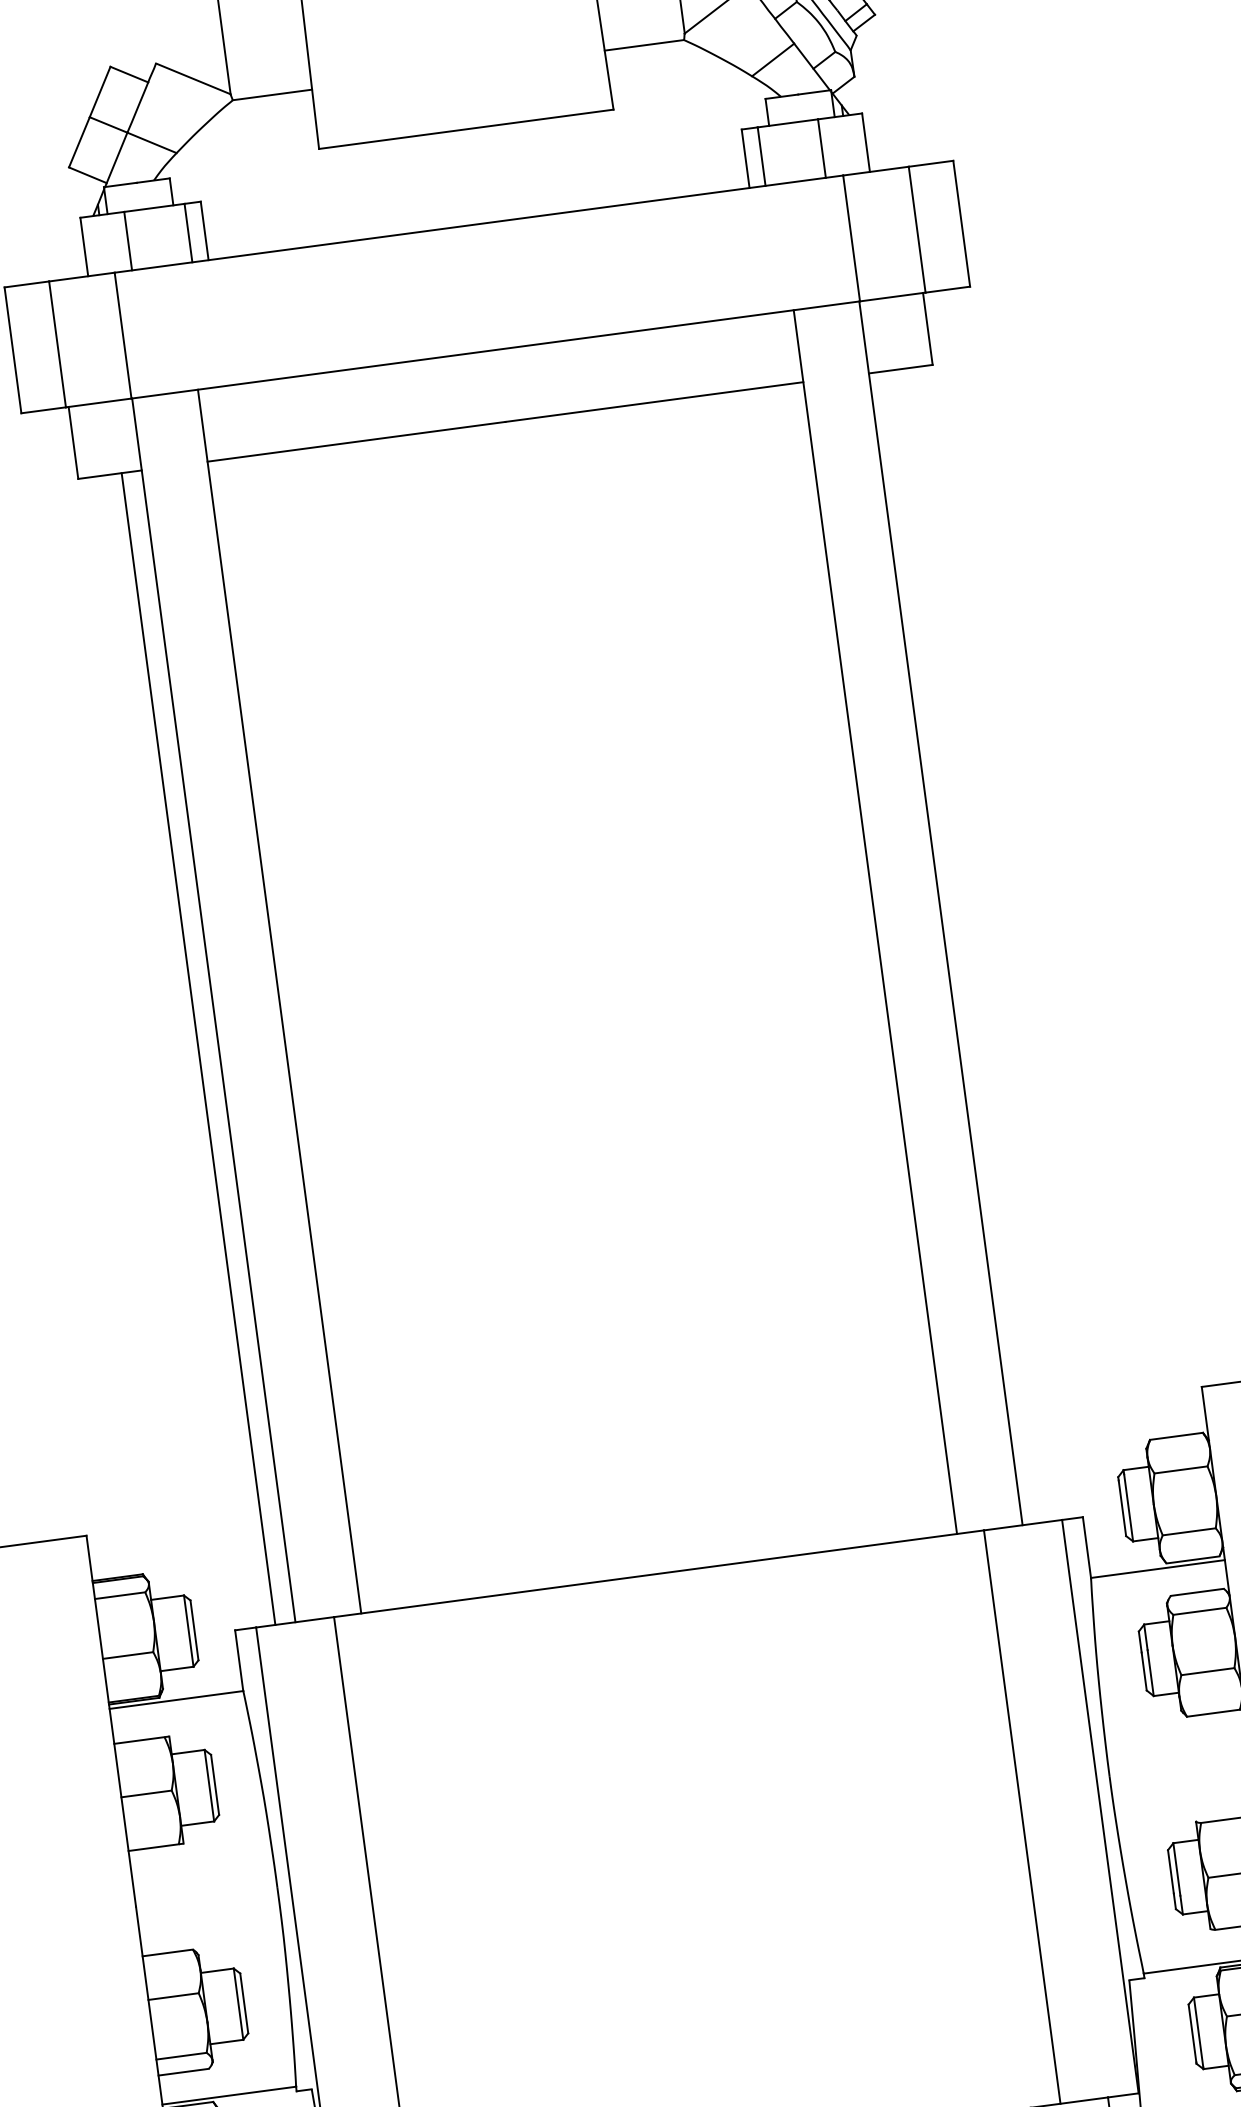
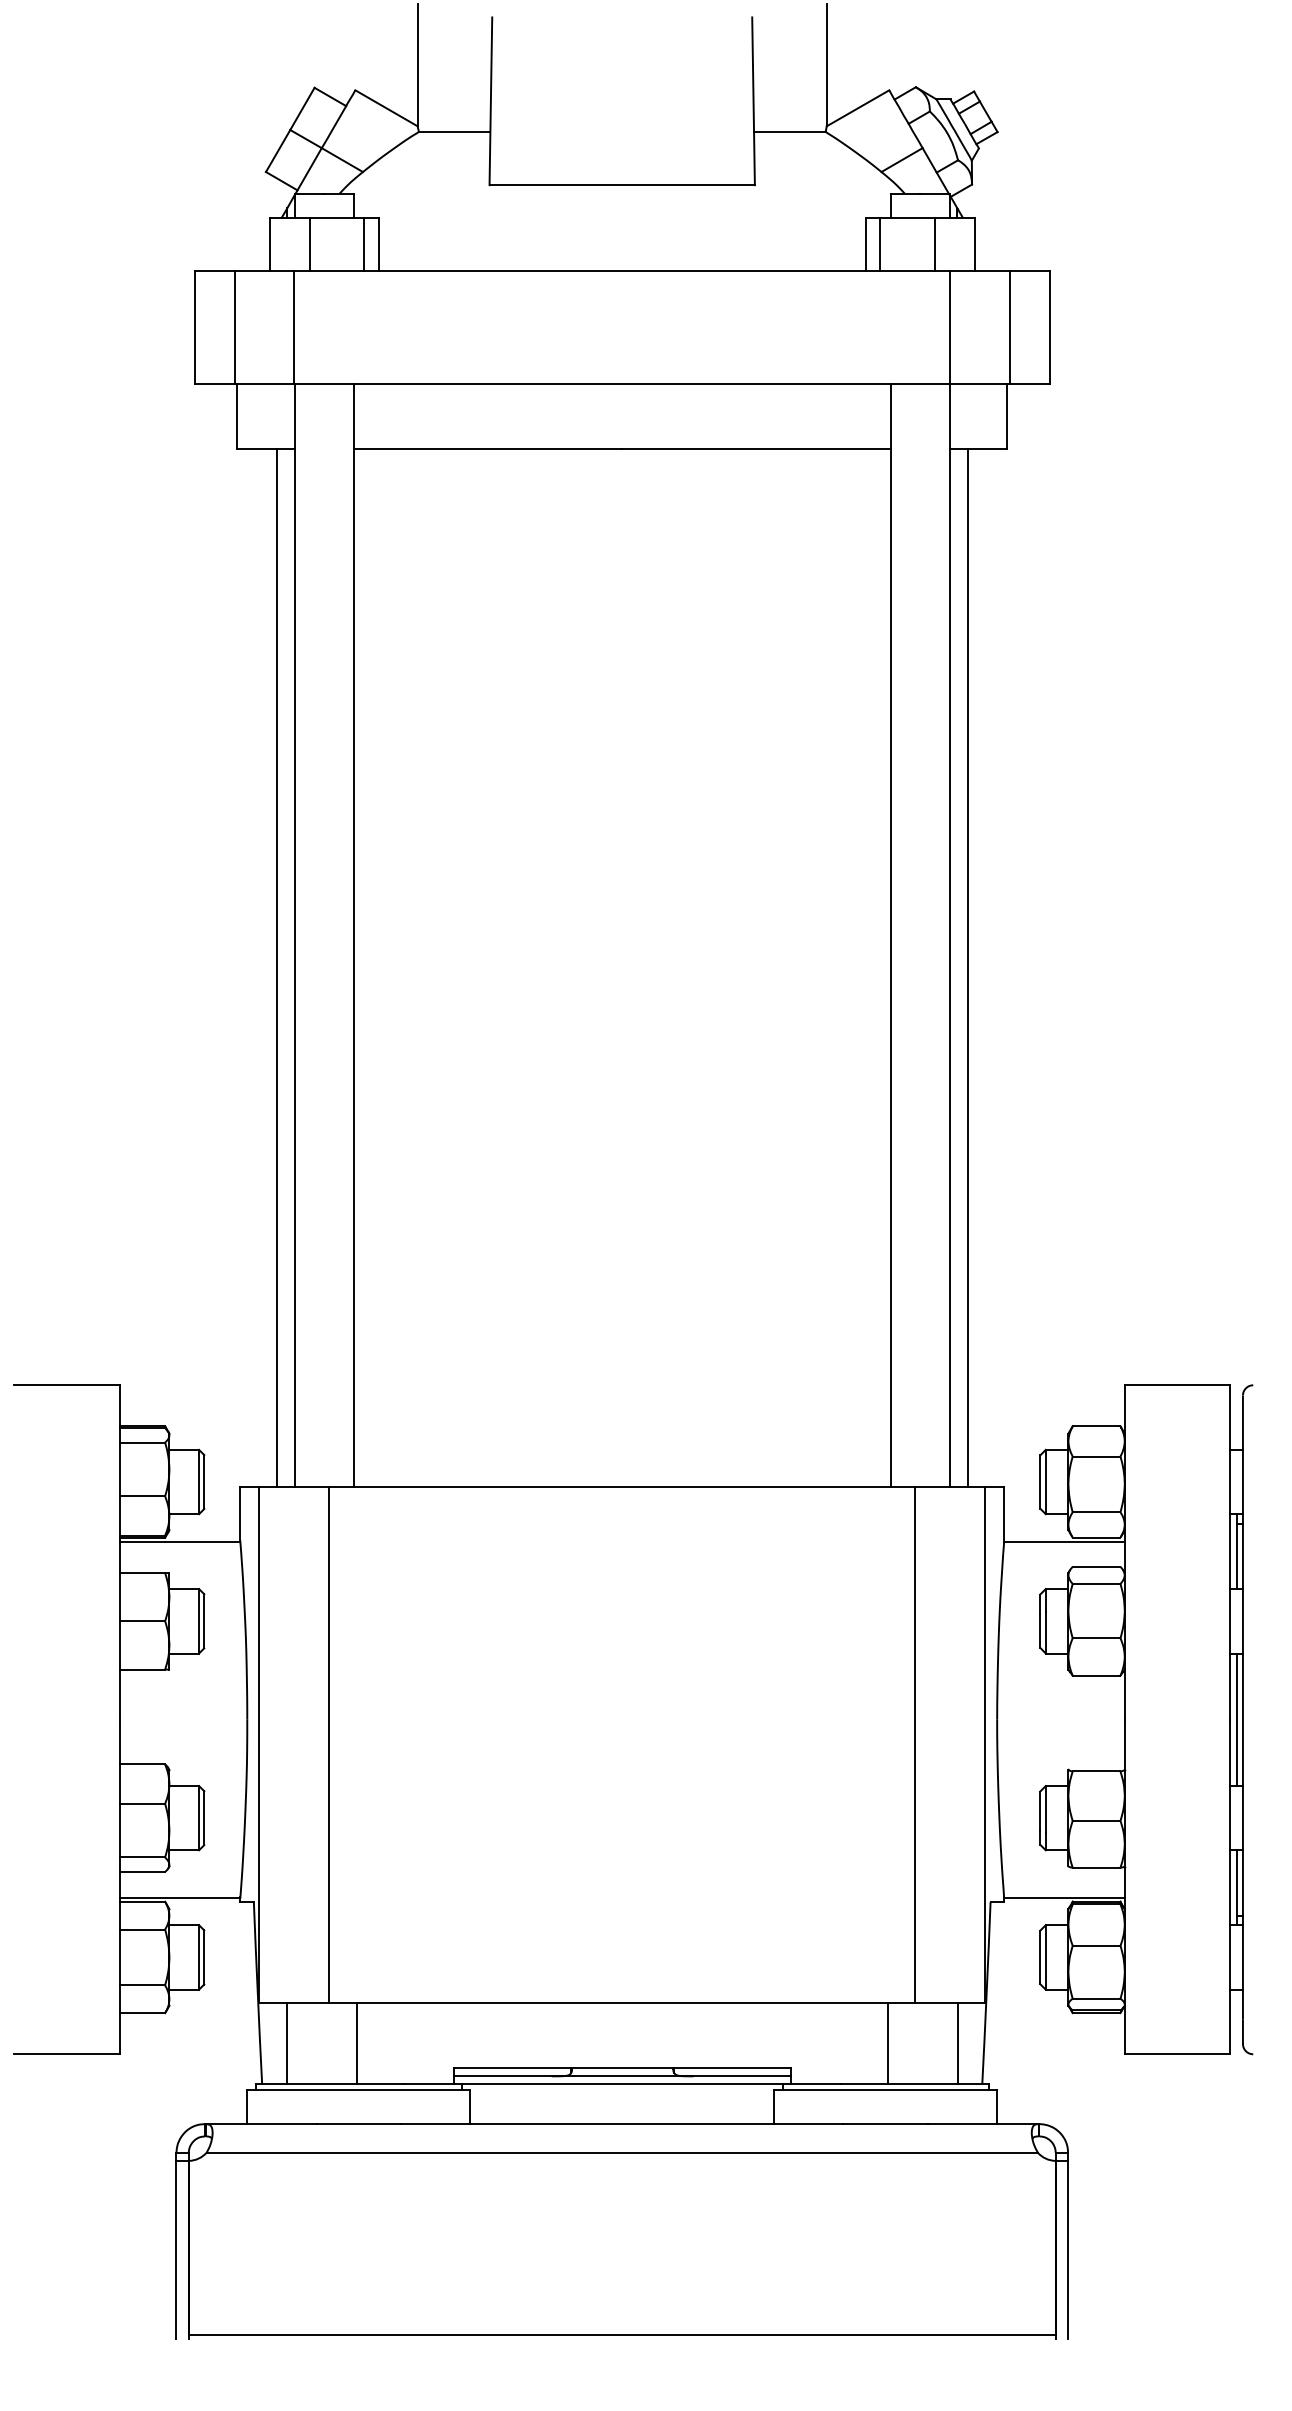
line: (966, 946) -> (968, 967), added

